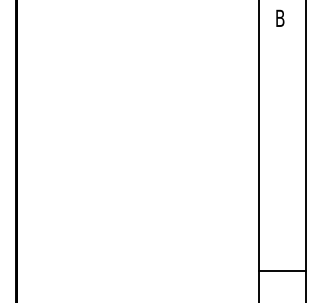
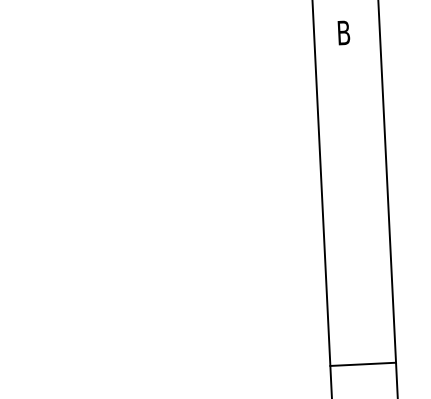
line: (282, 270) -> (363, 364), moved

